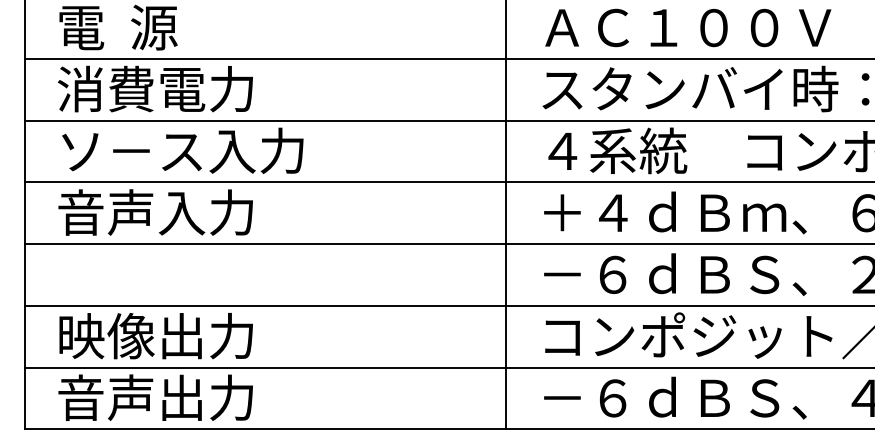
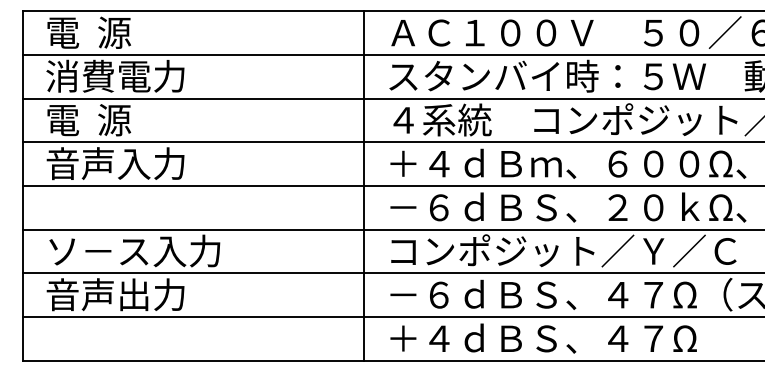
text: (181, 150) -> (133, 119), ソ－ス入力 -> 電  源
text: (181, 335) -> (133, 250), 映像出力 -> ソ－ス入力

